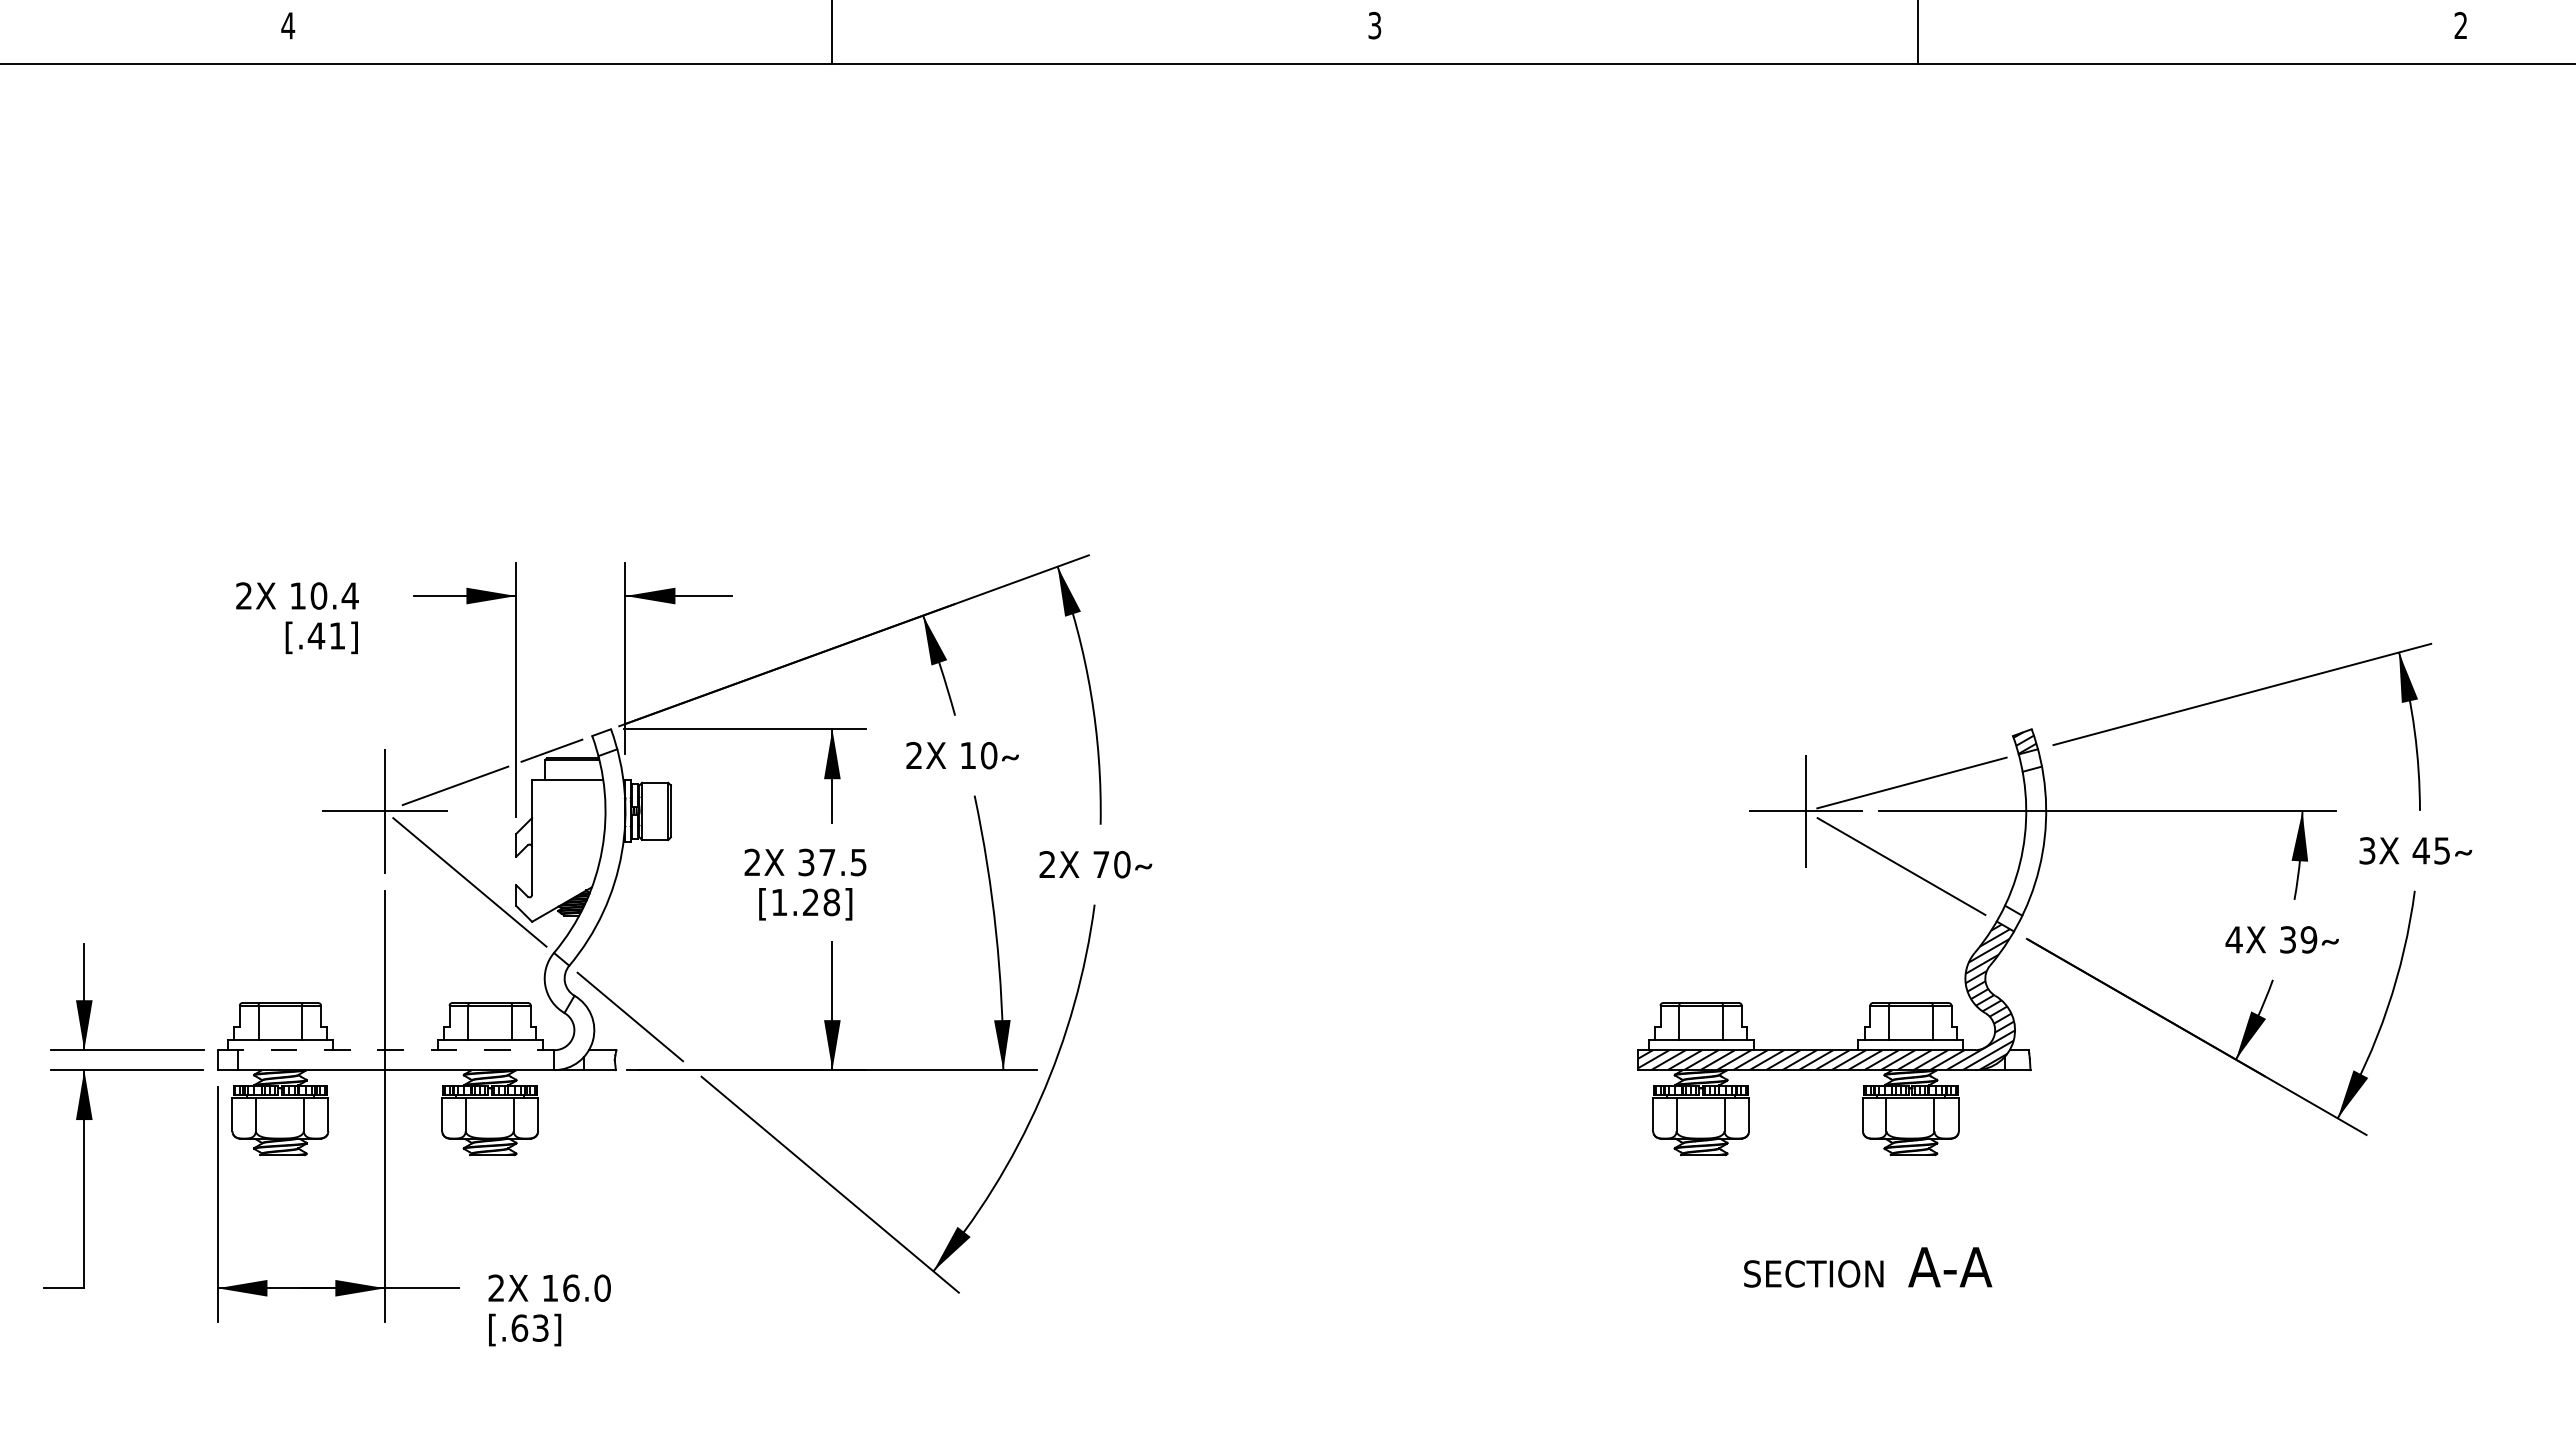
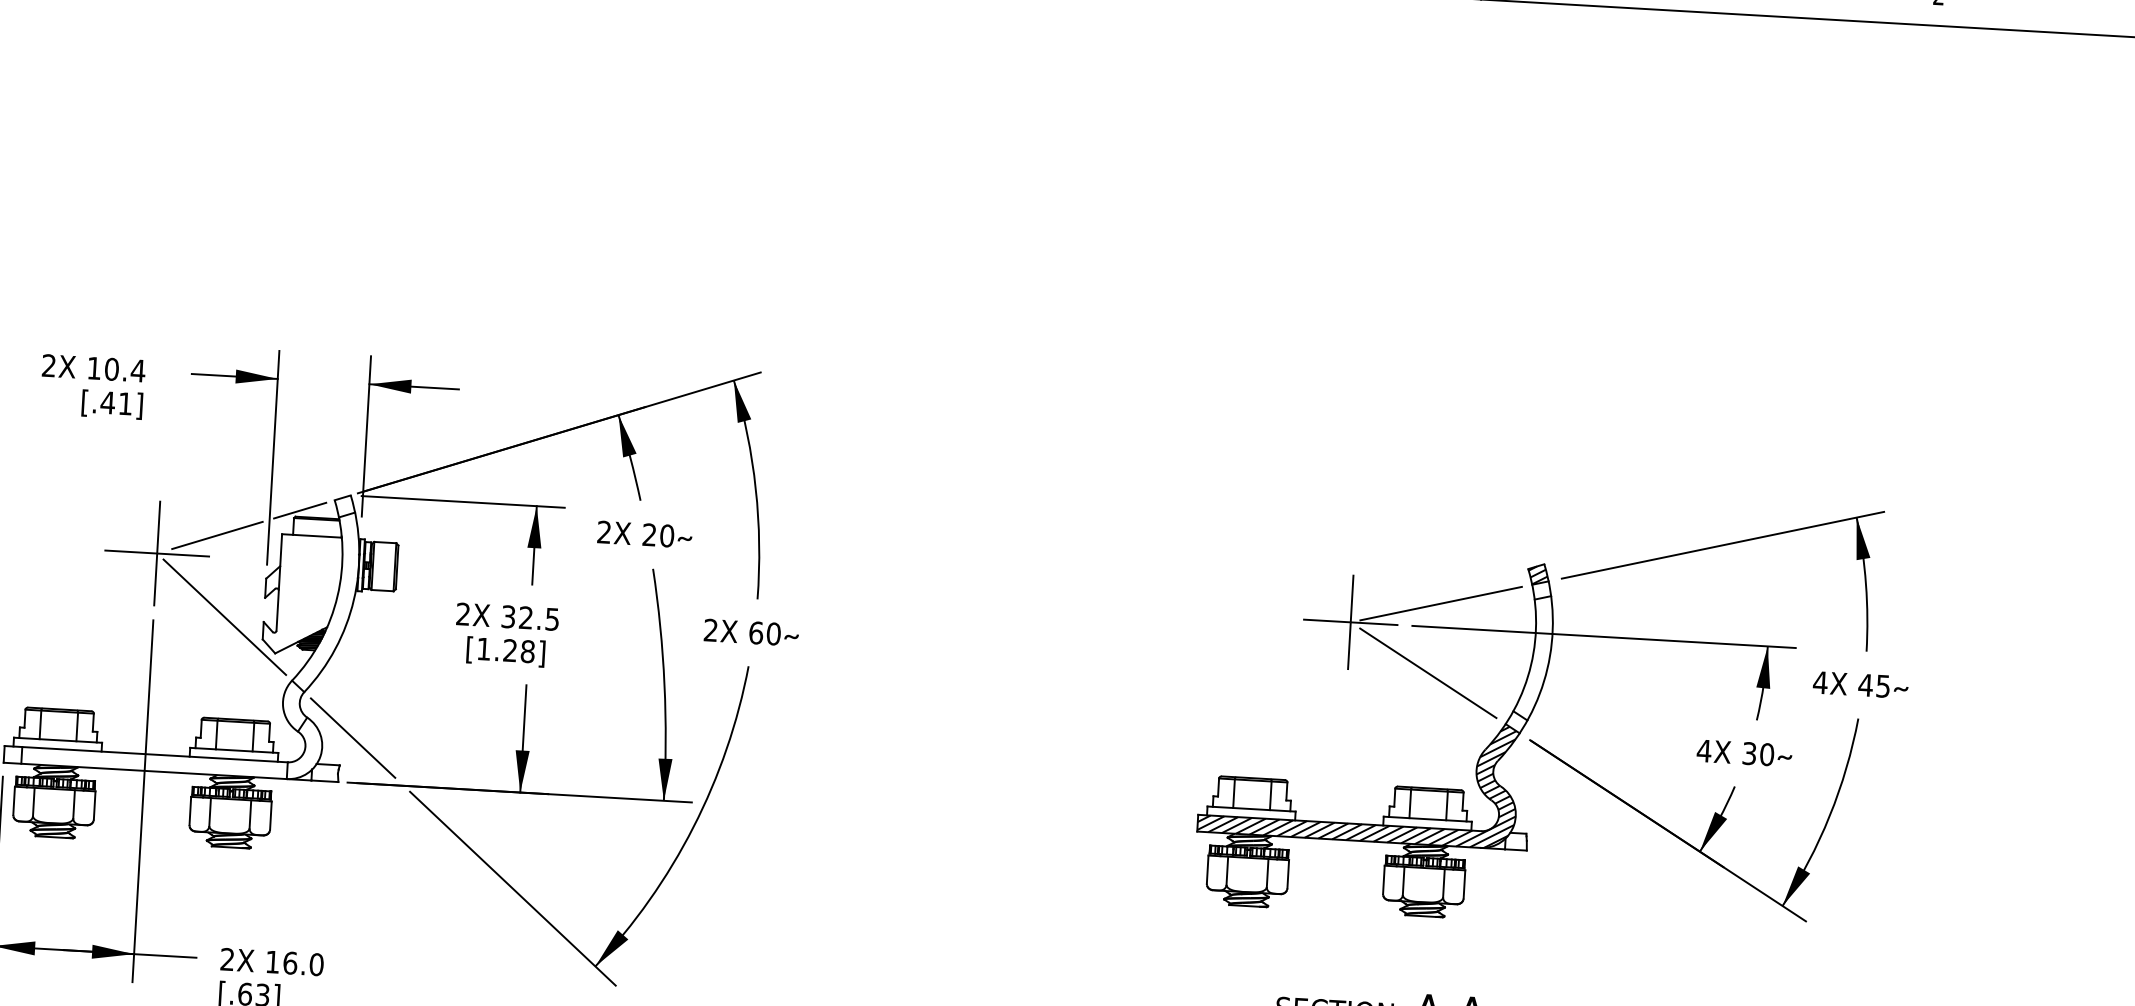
text: (967, 754) -> (649, 533), 10 -> 20
text: (2367, 850) -> (1820, 682), 3X -> 4X
text: (827, 861) -> (526, 617), 37.5 -> 32.5
text: (1101, 864) -> (756, 632), 70 -> 60
text: (2308, 939) -> (1766, 754), 39 -> 30
line: (386, 1050) -> (146, 754), dashed -> solid

